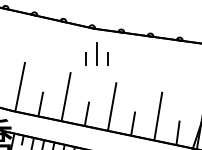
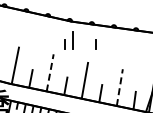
line: (107, 59) -> (95, 44), moved
line: (66, 96) -> (50, 72), solid -> dashed
line: (157, 116) -> (119, 87), solid -> dashed

